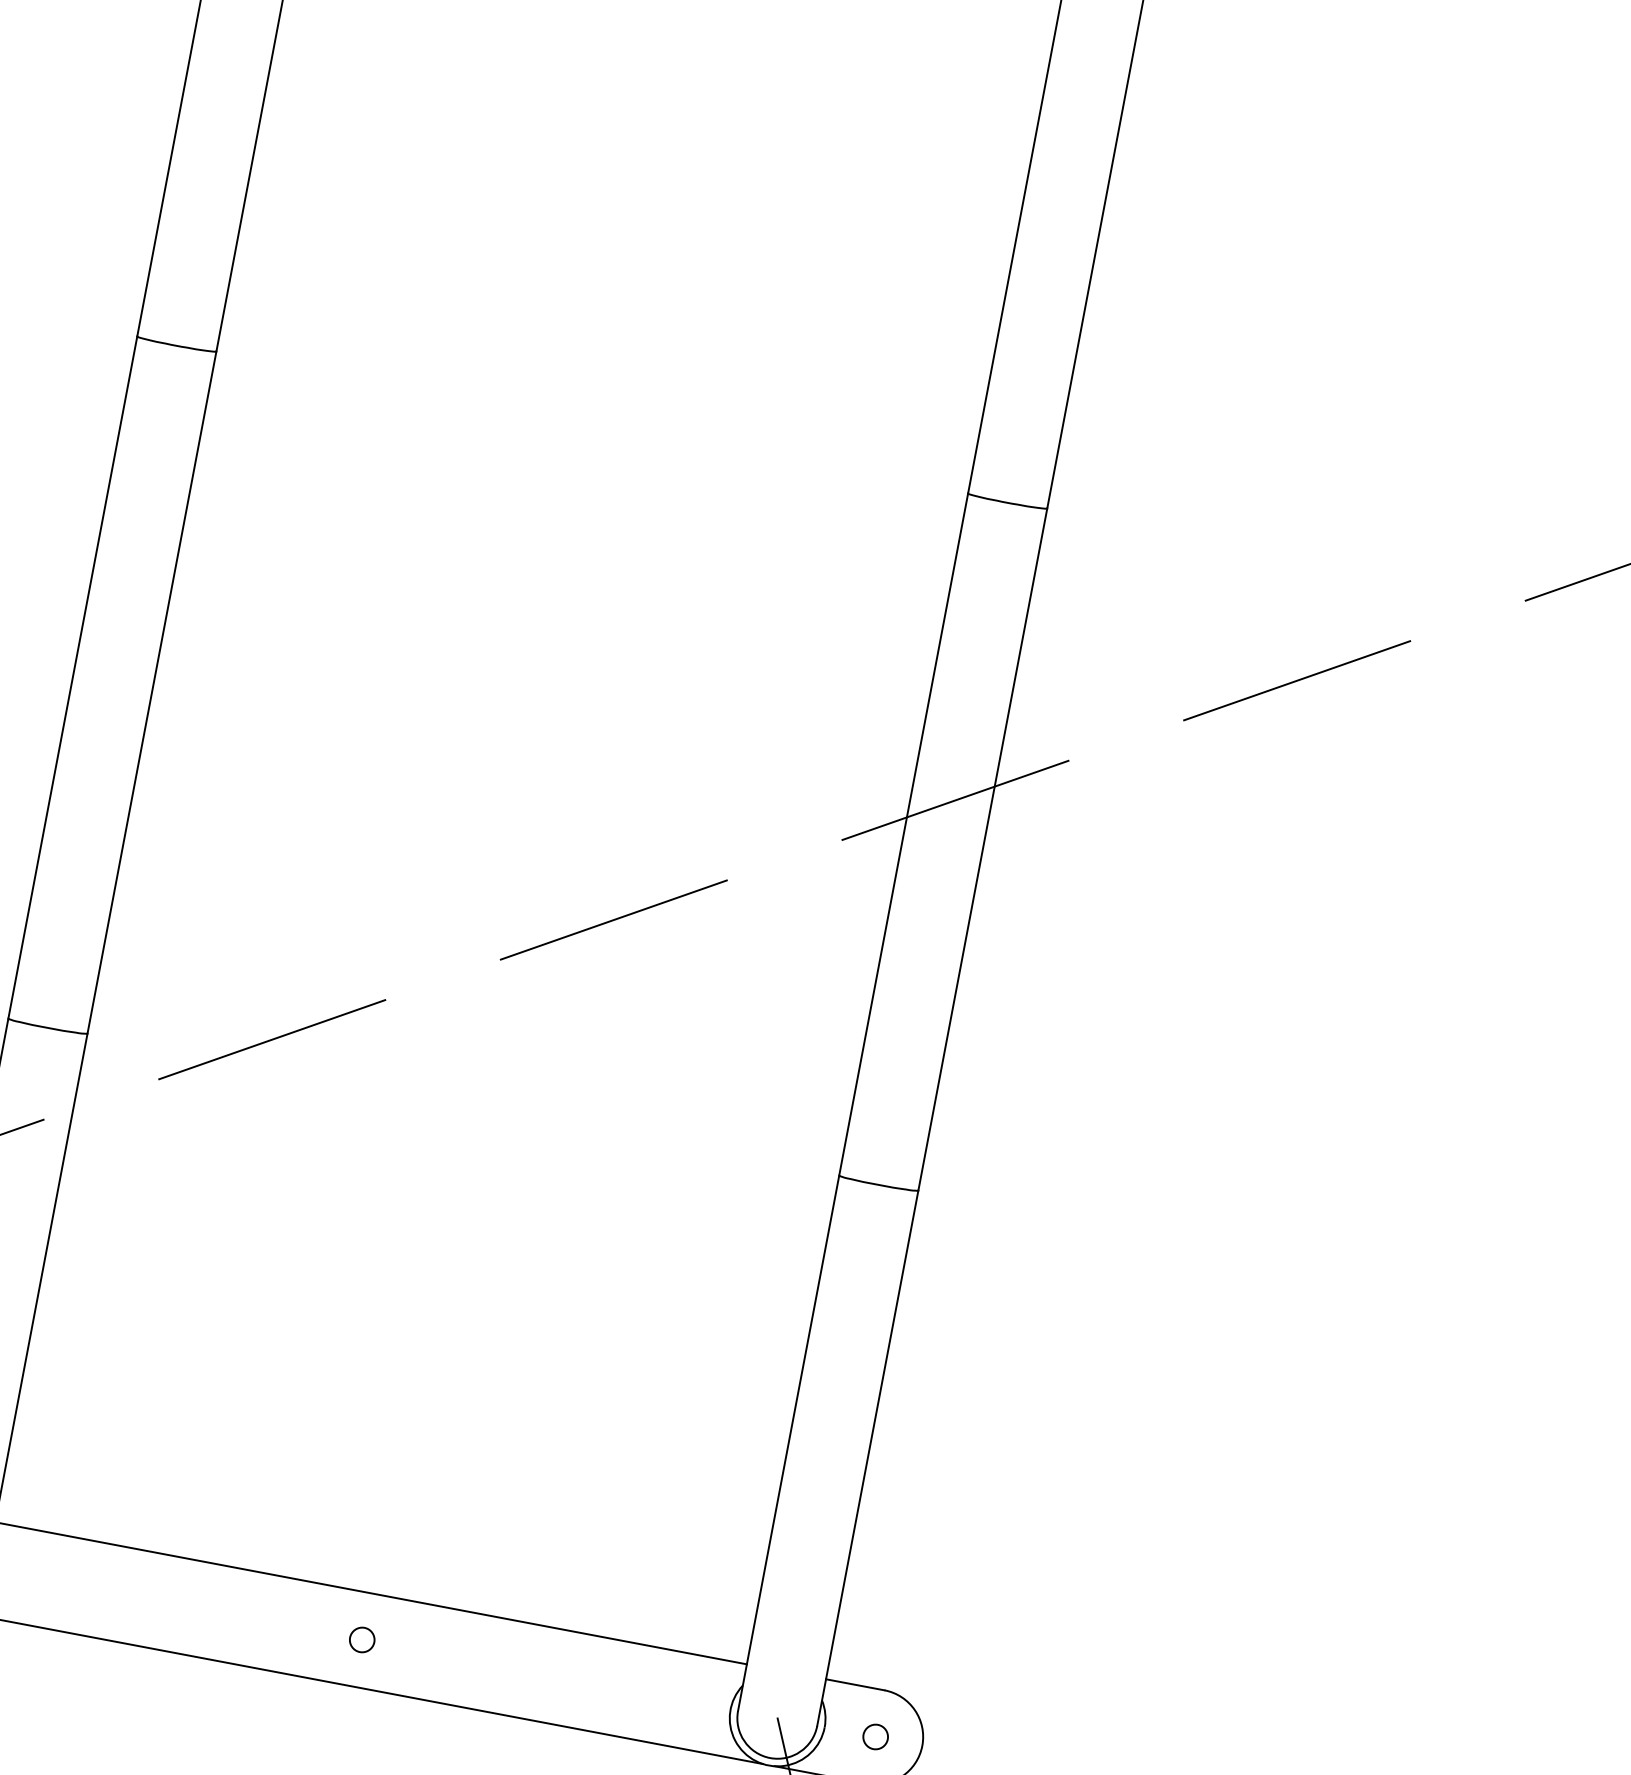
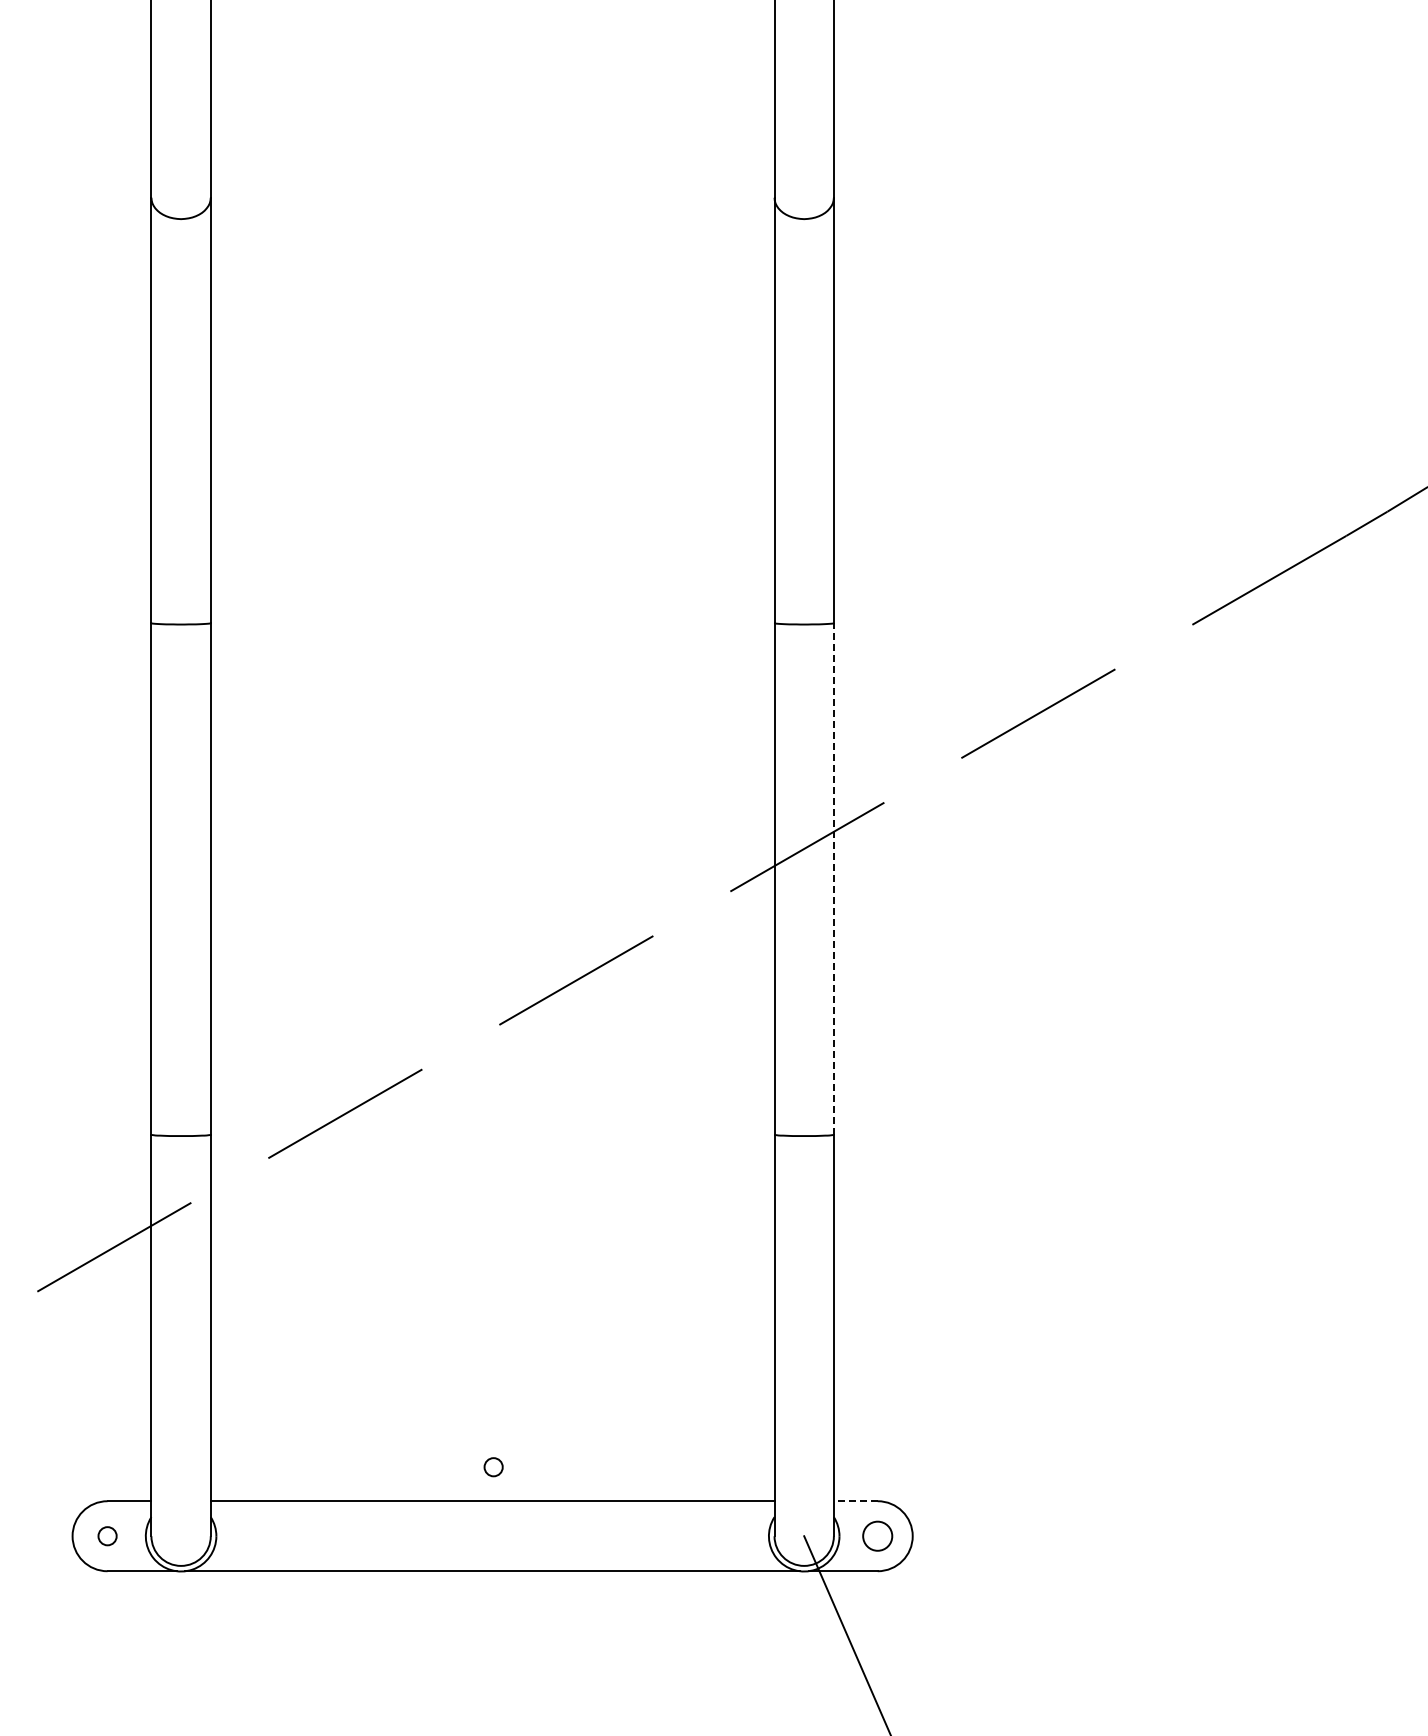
line: (982, 848) -> (833, 878), solid -> dashed
circle: (361, 1640) -> (493, 1467), moved
line: (854, 1685) -> (855, 1501), solid -> dashed
circle: (875, 1737) -> (877, 1536), size x1.6

